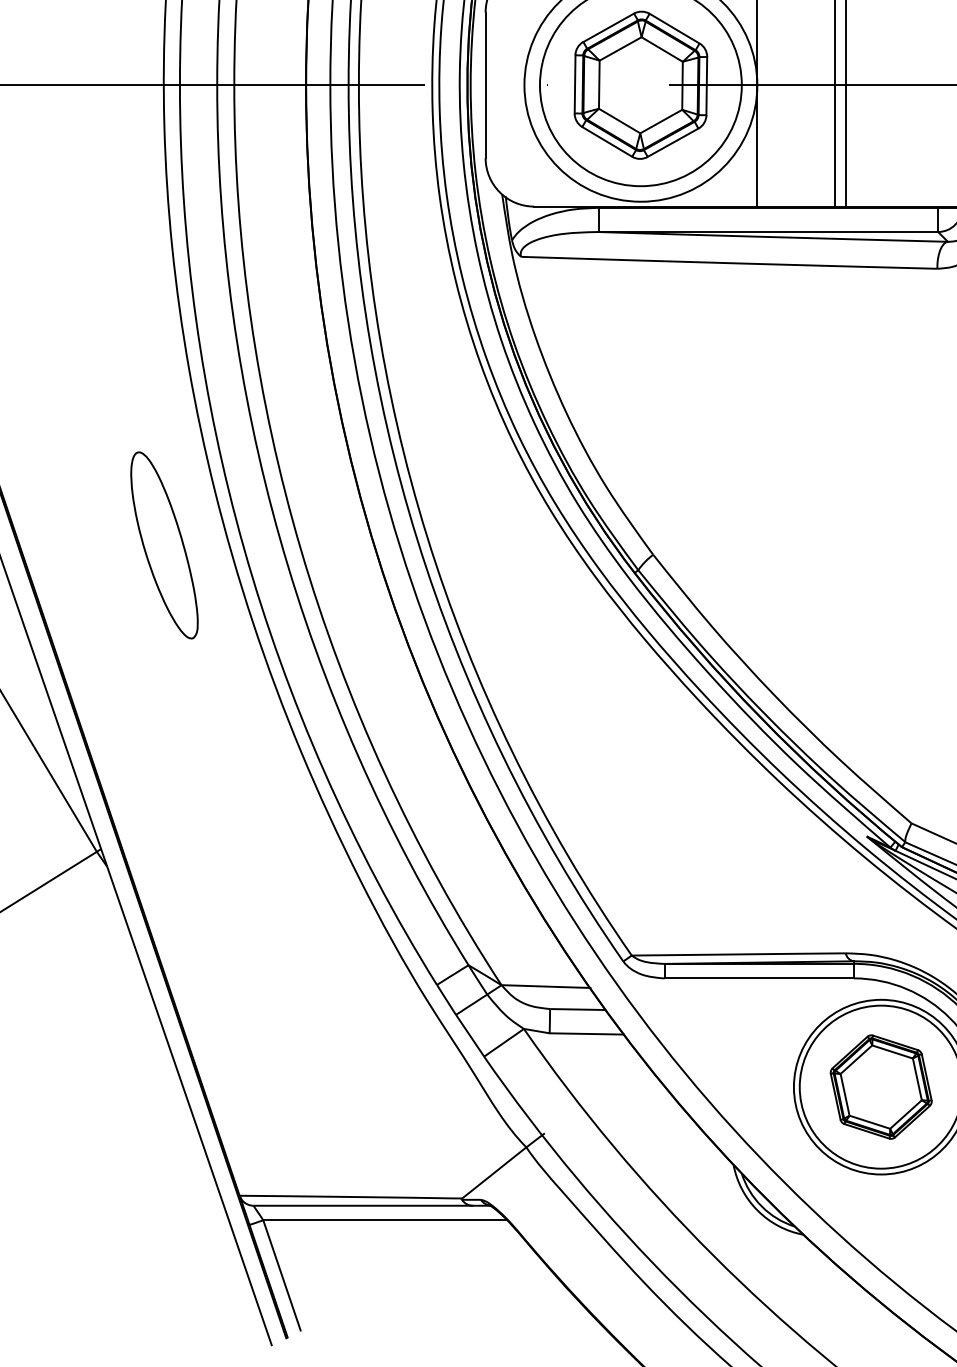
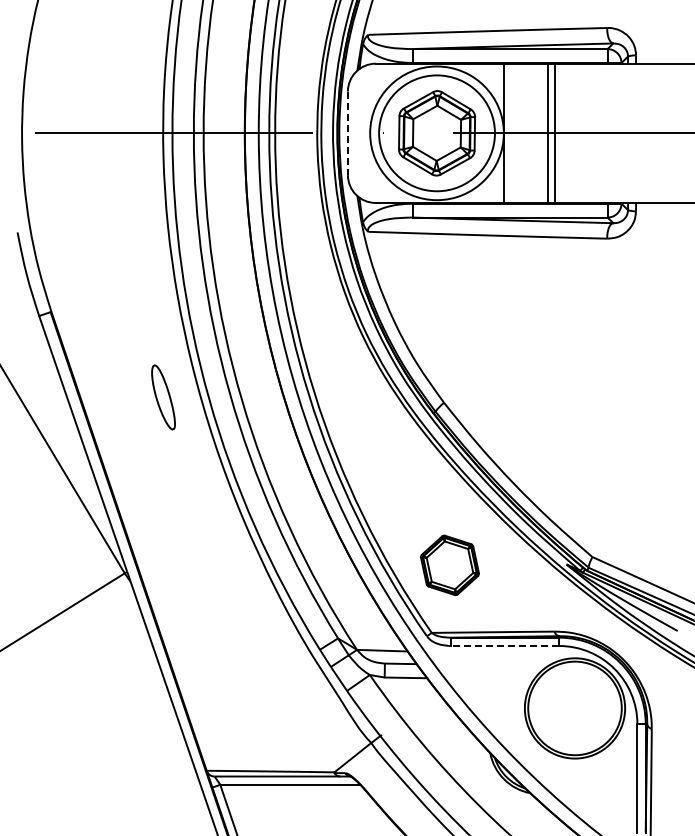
line: (484, 85) -> (347, 133), solid -> dashed
part: (164, 545) -> (163, 397), size x0.6
line: (758, 979) -> (504, 646), solid -> dashed
part: (880, 1087) -> (449, 565), moved

